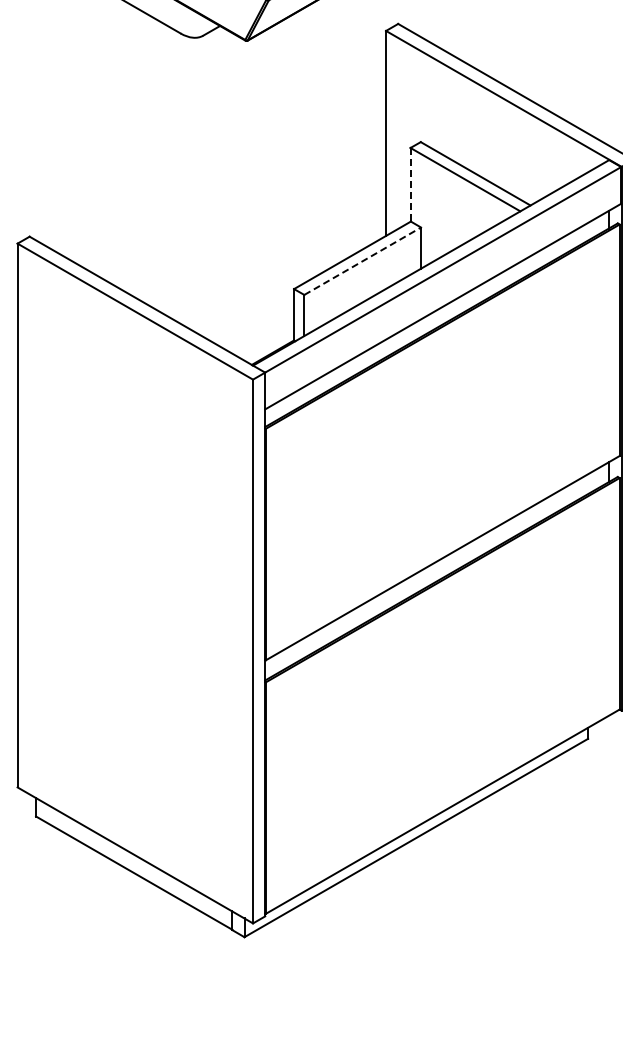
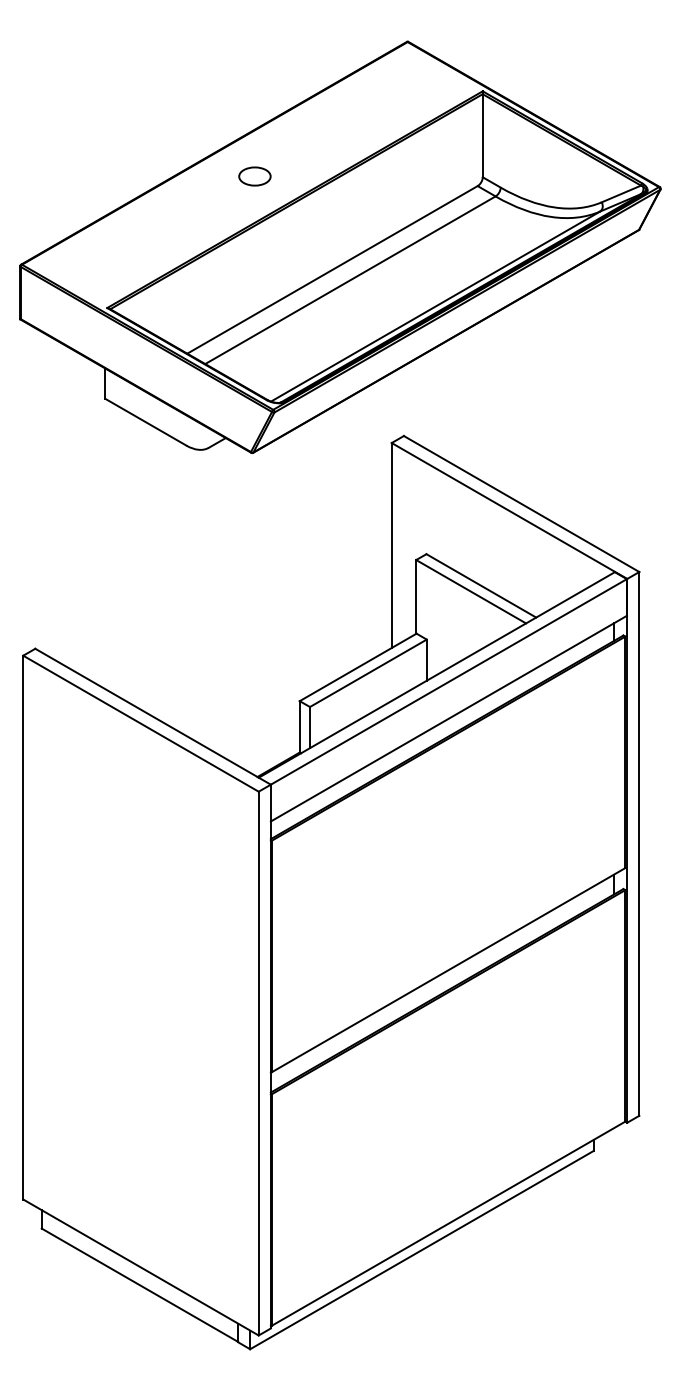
line: (410, 184) -> (416, 596), dashed -> solid
line: (362, 261) -> (368, 673), dashed -> solid

